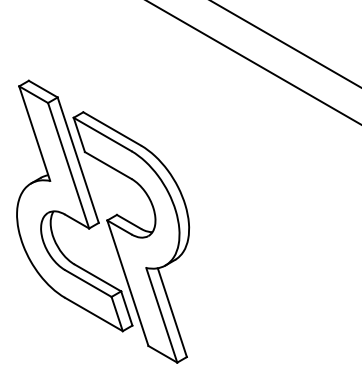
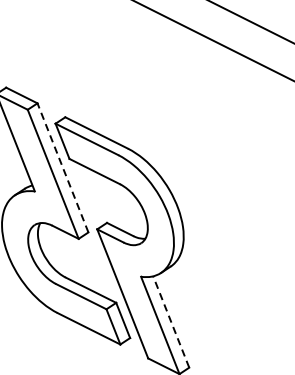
line: (78, 159) -> (63, 167), solid -> dashed
line: (172, 312) -> (171, 321), solid -> dashed

